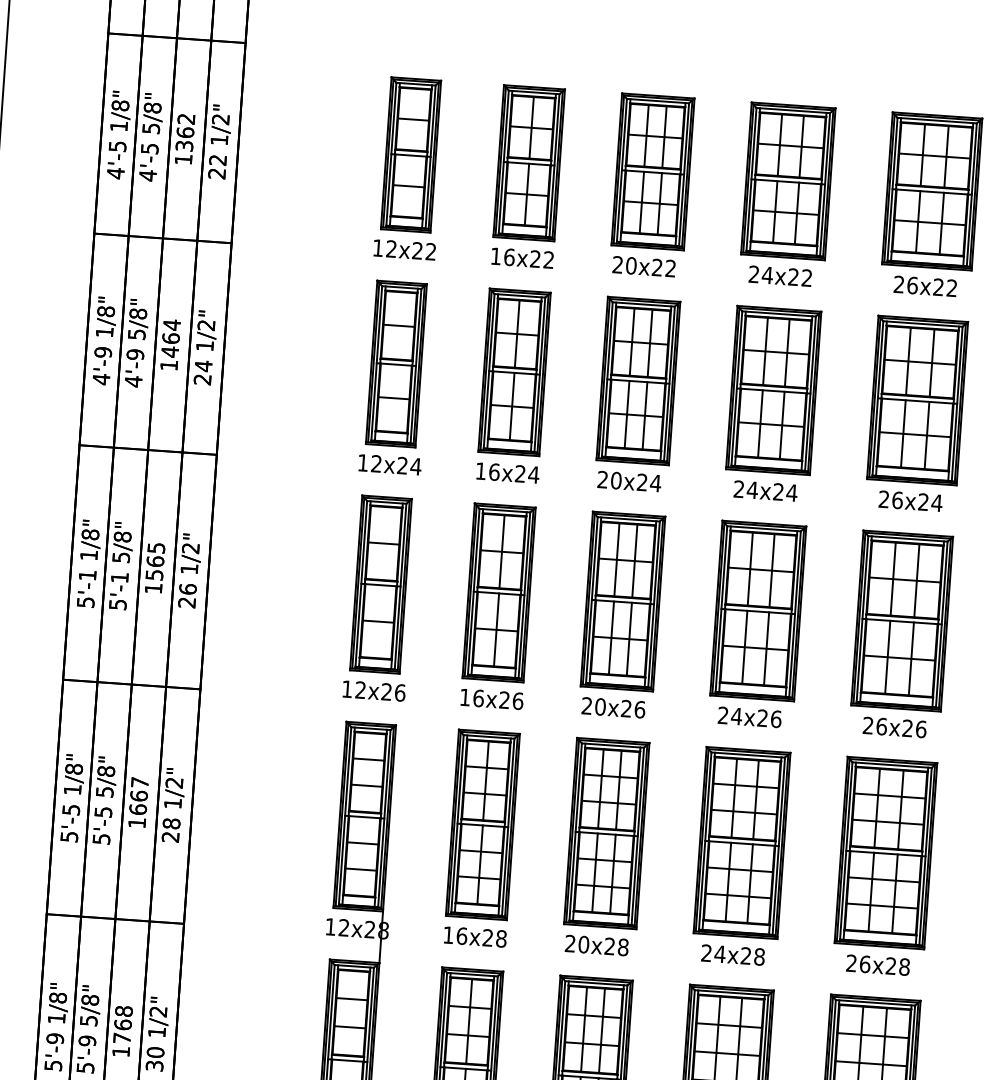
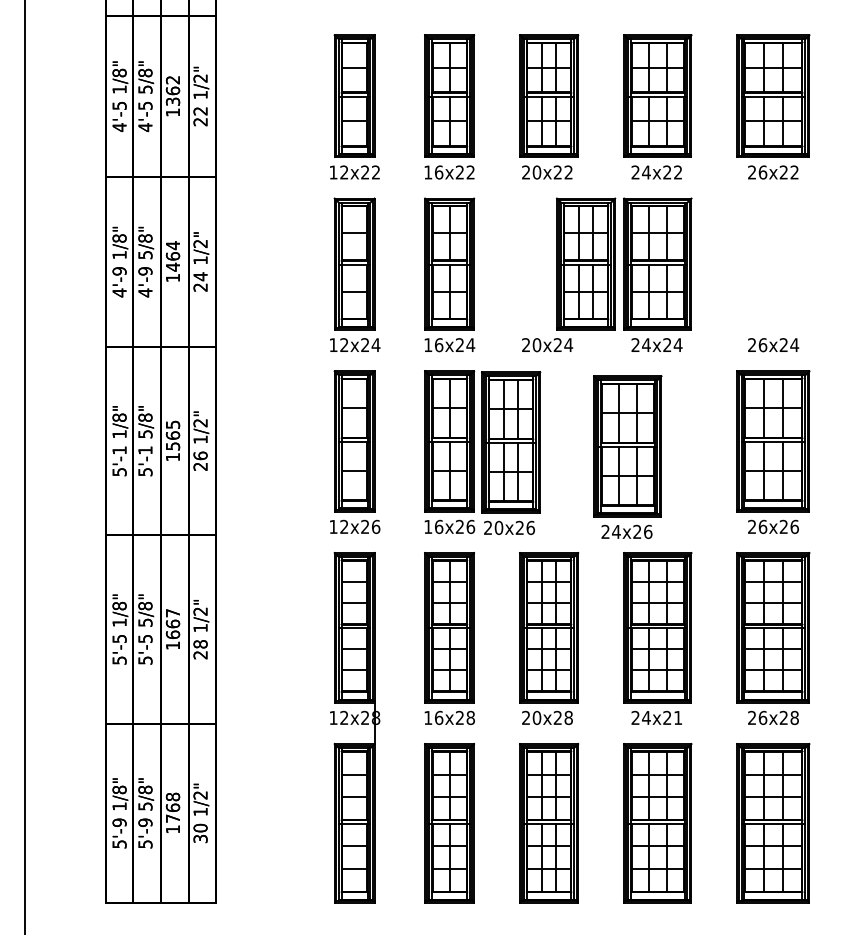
part: (638, 380) -> (586, 263), moved
part: (917, 399) -> (773, 263), removed
part: (622, 614) -> (511, 452), moved
part: (757, 623) -> (627, 456), moved
text: (760, 956) -> (678, 717), 24x28 -> 24x21

